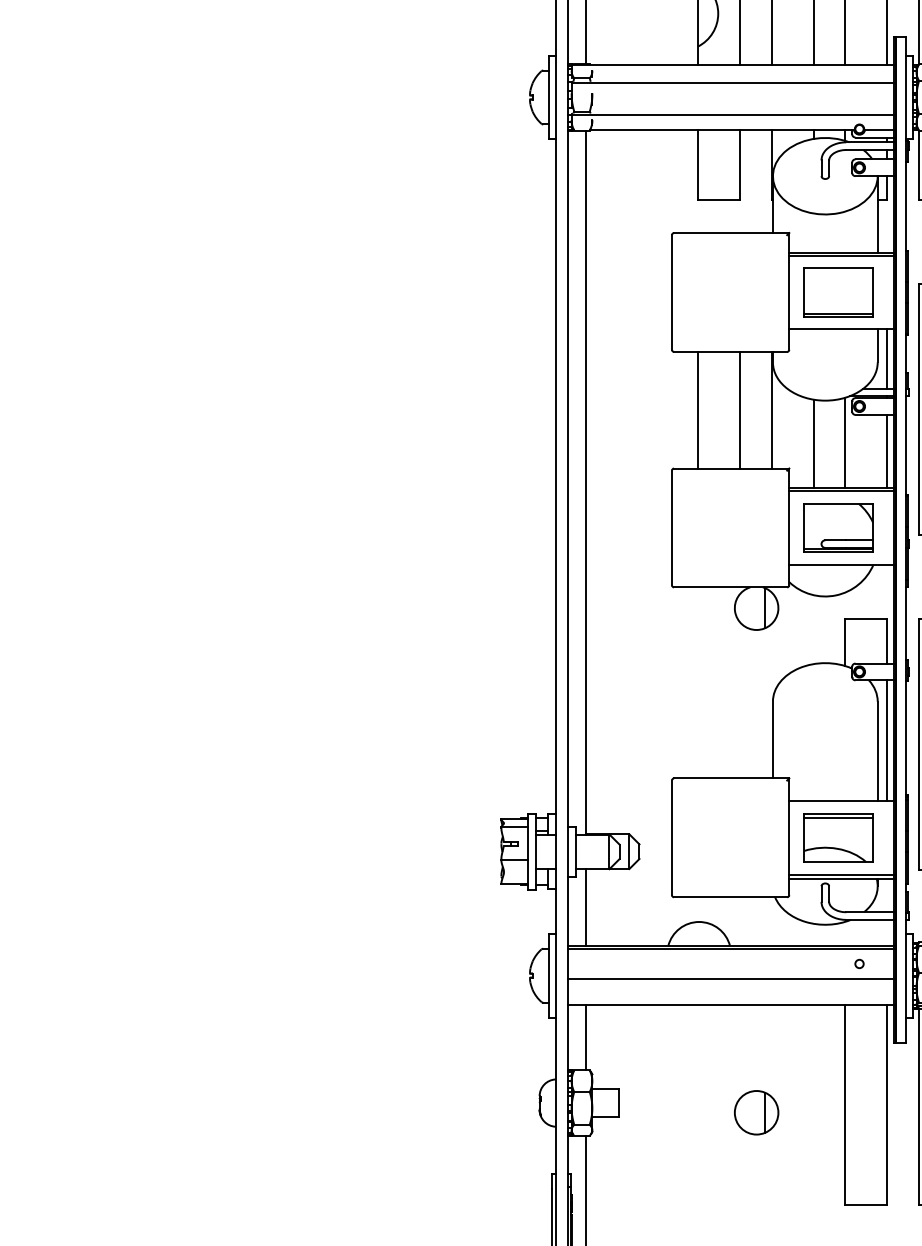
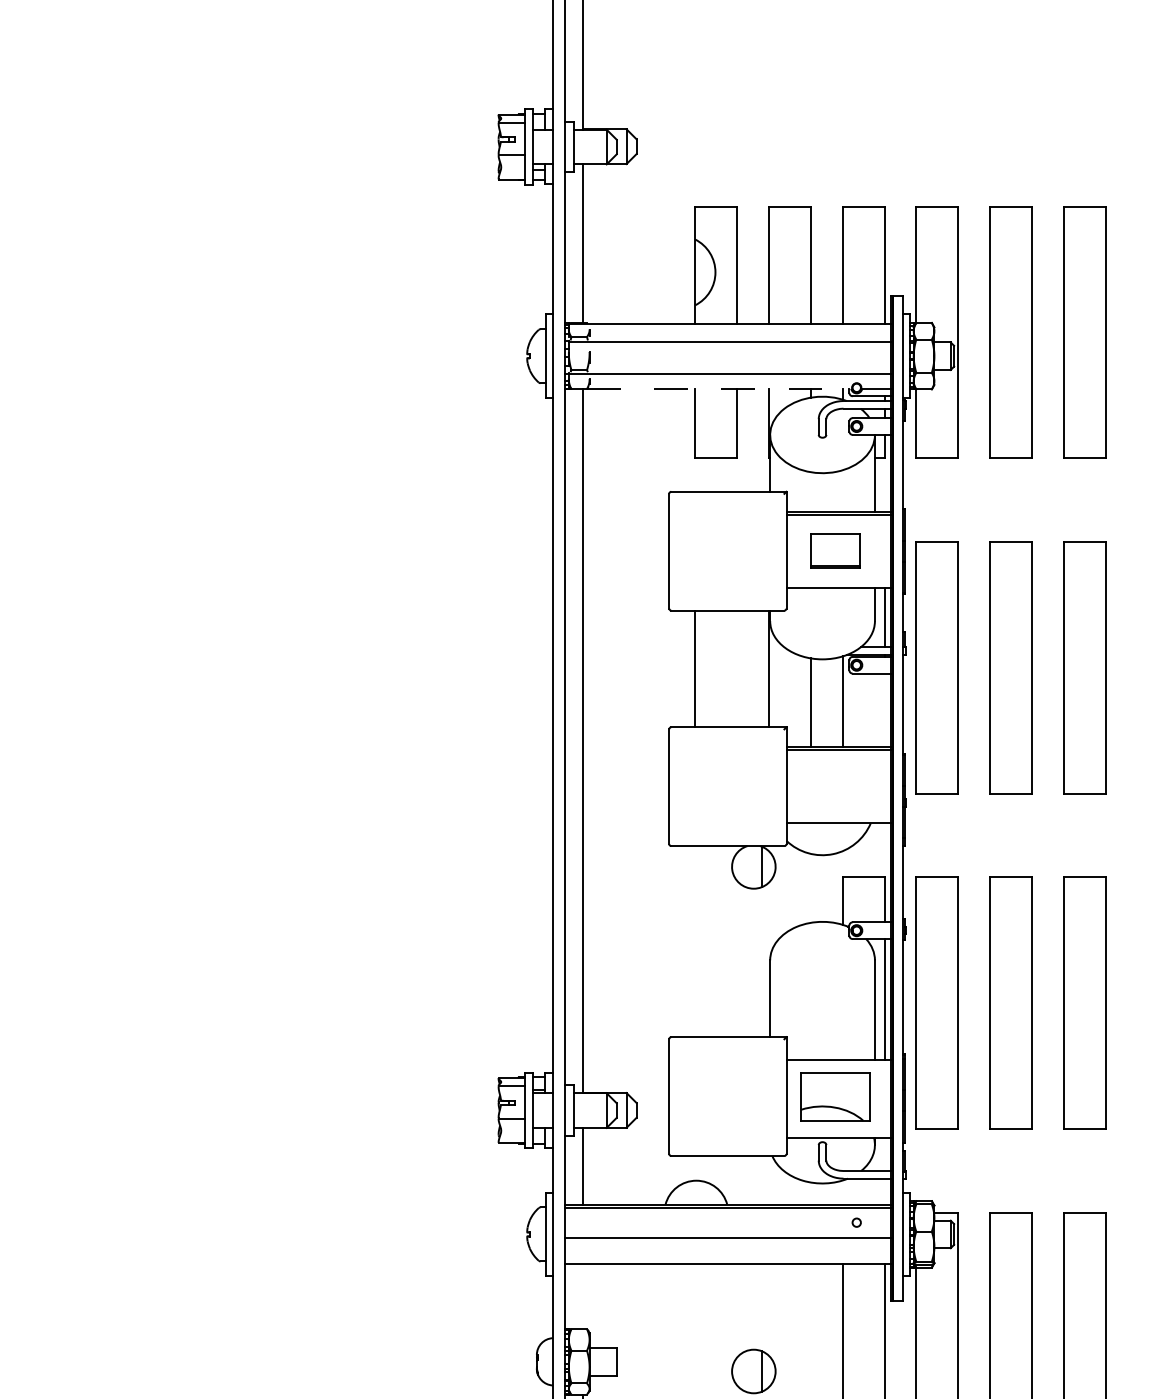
line: (723, 129) -> (720, 388), solid -> dashed
part: (838, 291) -> (835, 550), size x0.7
line: (740, 409) -> (737, 668), removed
line: (887, 451) -> (884, 710), removed
part: (838, 527) -> (835, 786), removed
line: (838, 817) -> (835, 1076), removed
line: (841, 874) -> (838, 1133), removed
line: (586, 1037) -> (583, 1296), removed

